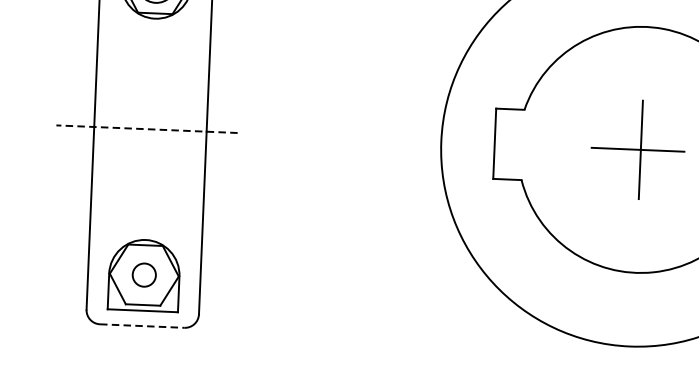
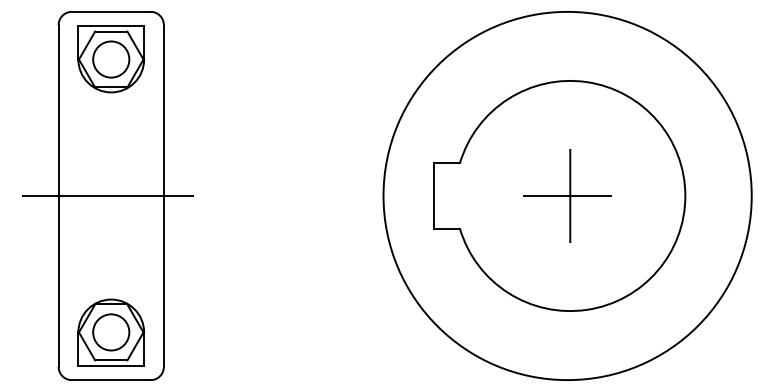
line: (147, 129) -> (108, 196), dashed -> solid
circle: (144, 275) -> (111, 332), size x1.67
line: (142, 326) -> (111, 380), dashed -> solid

